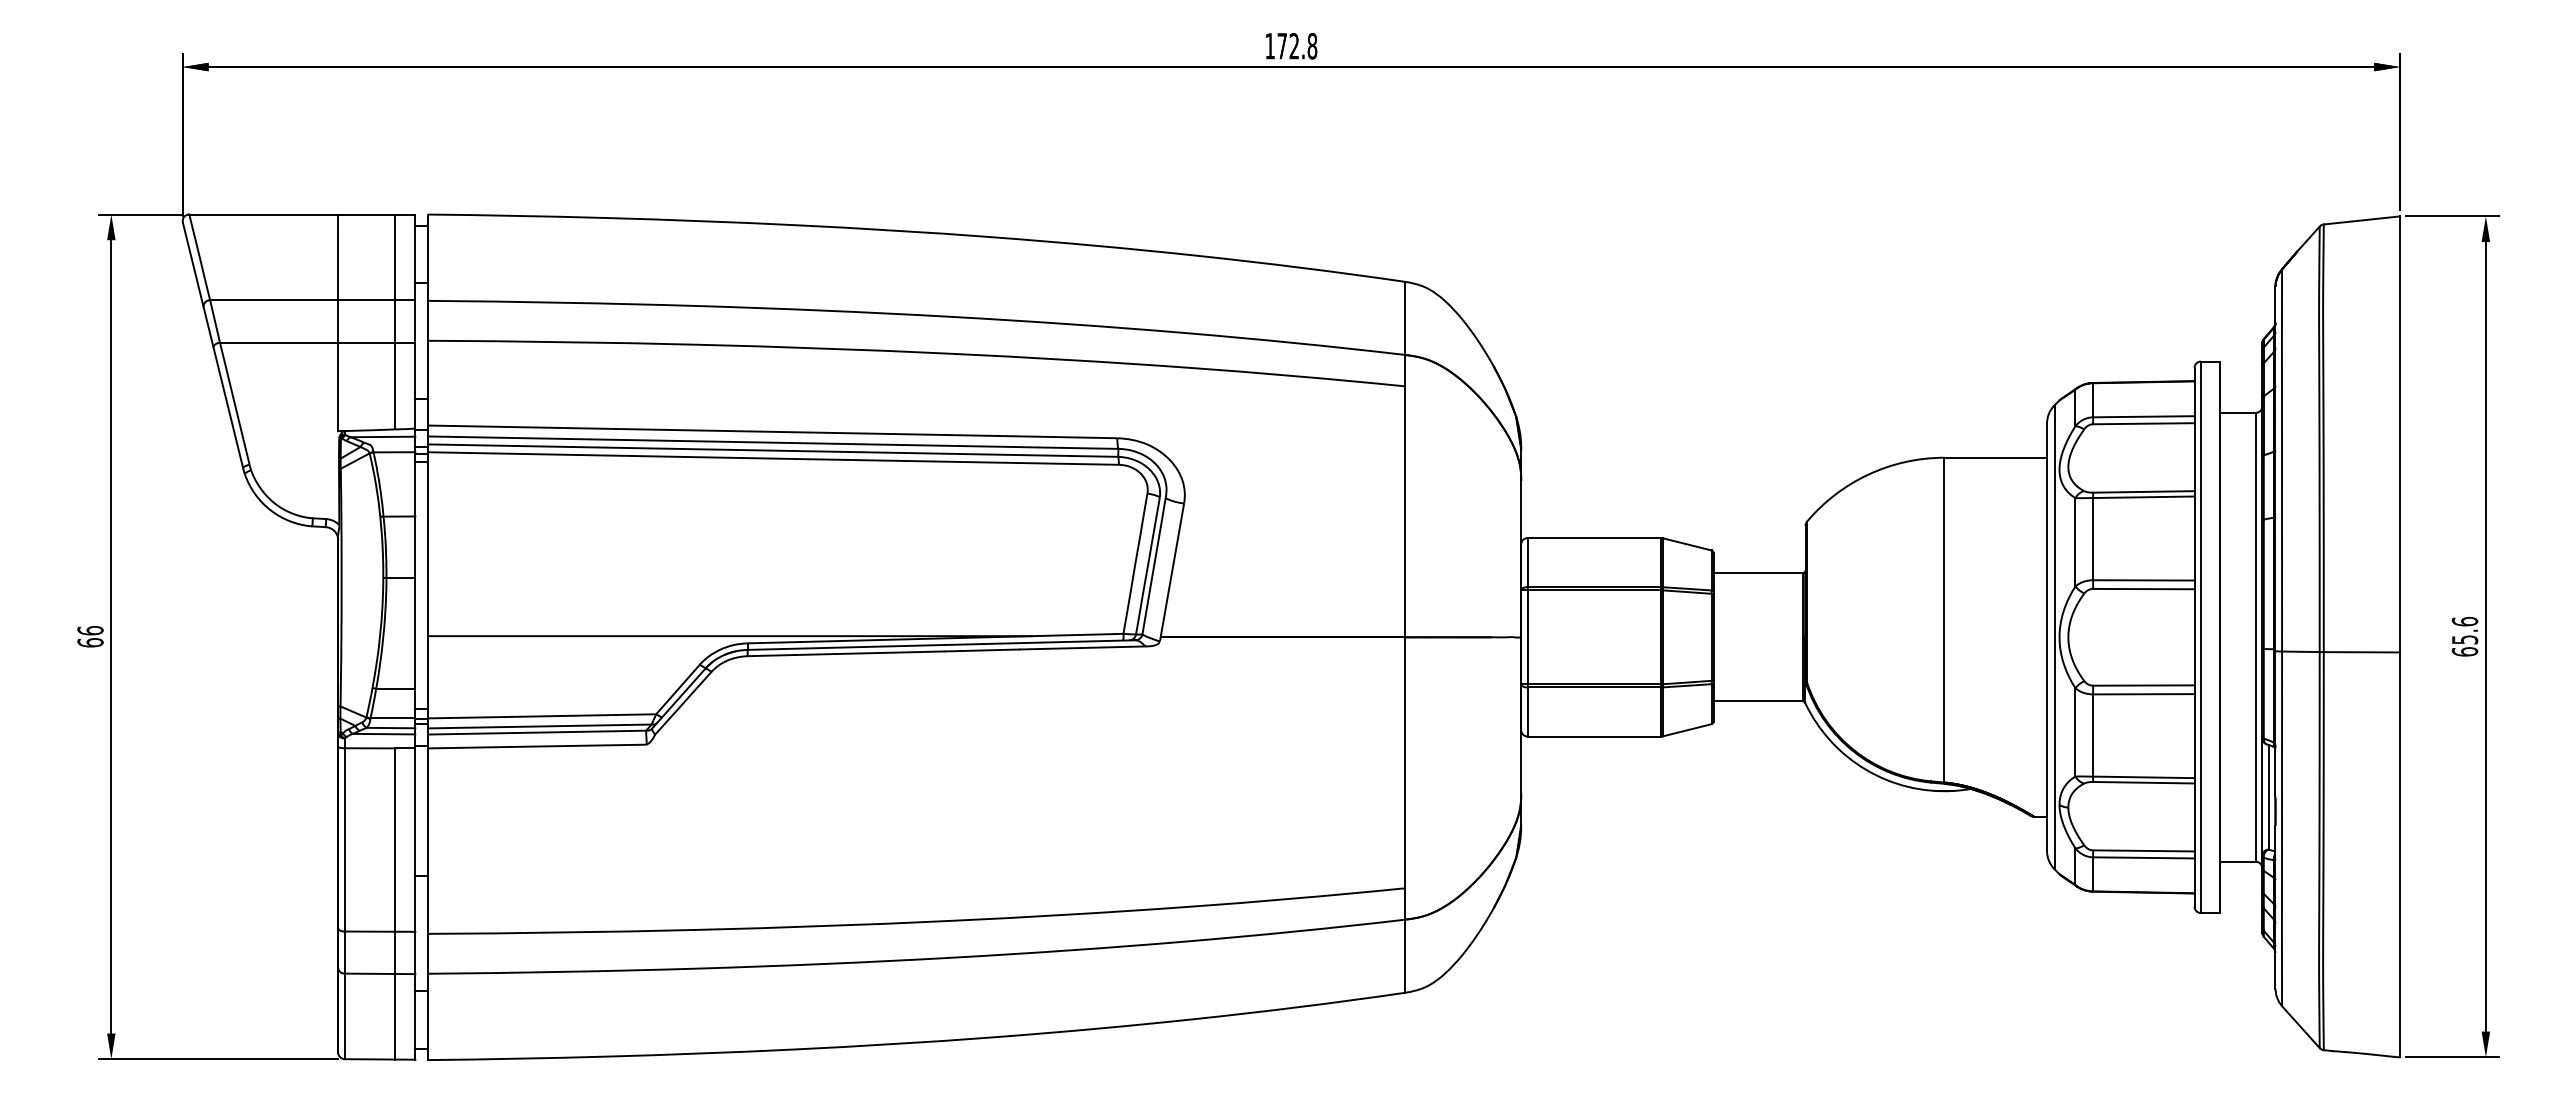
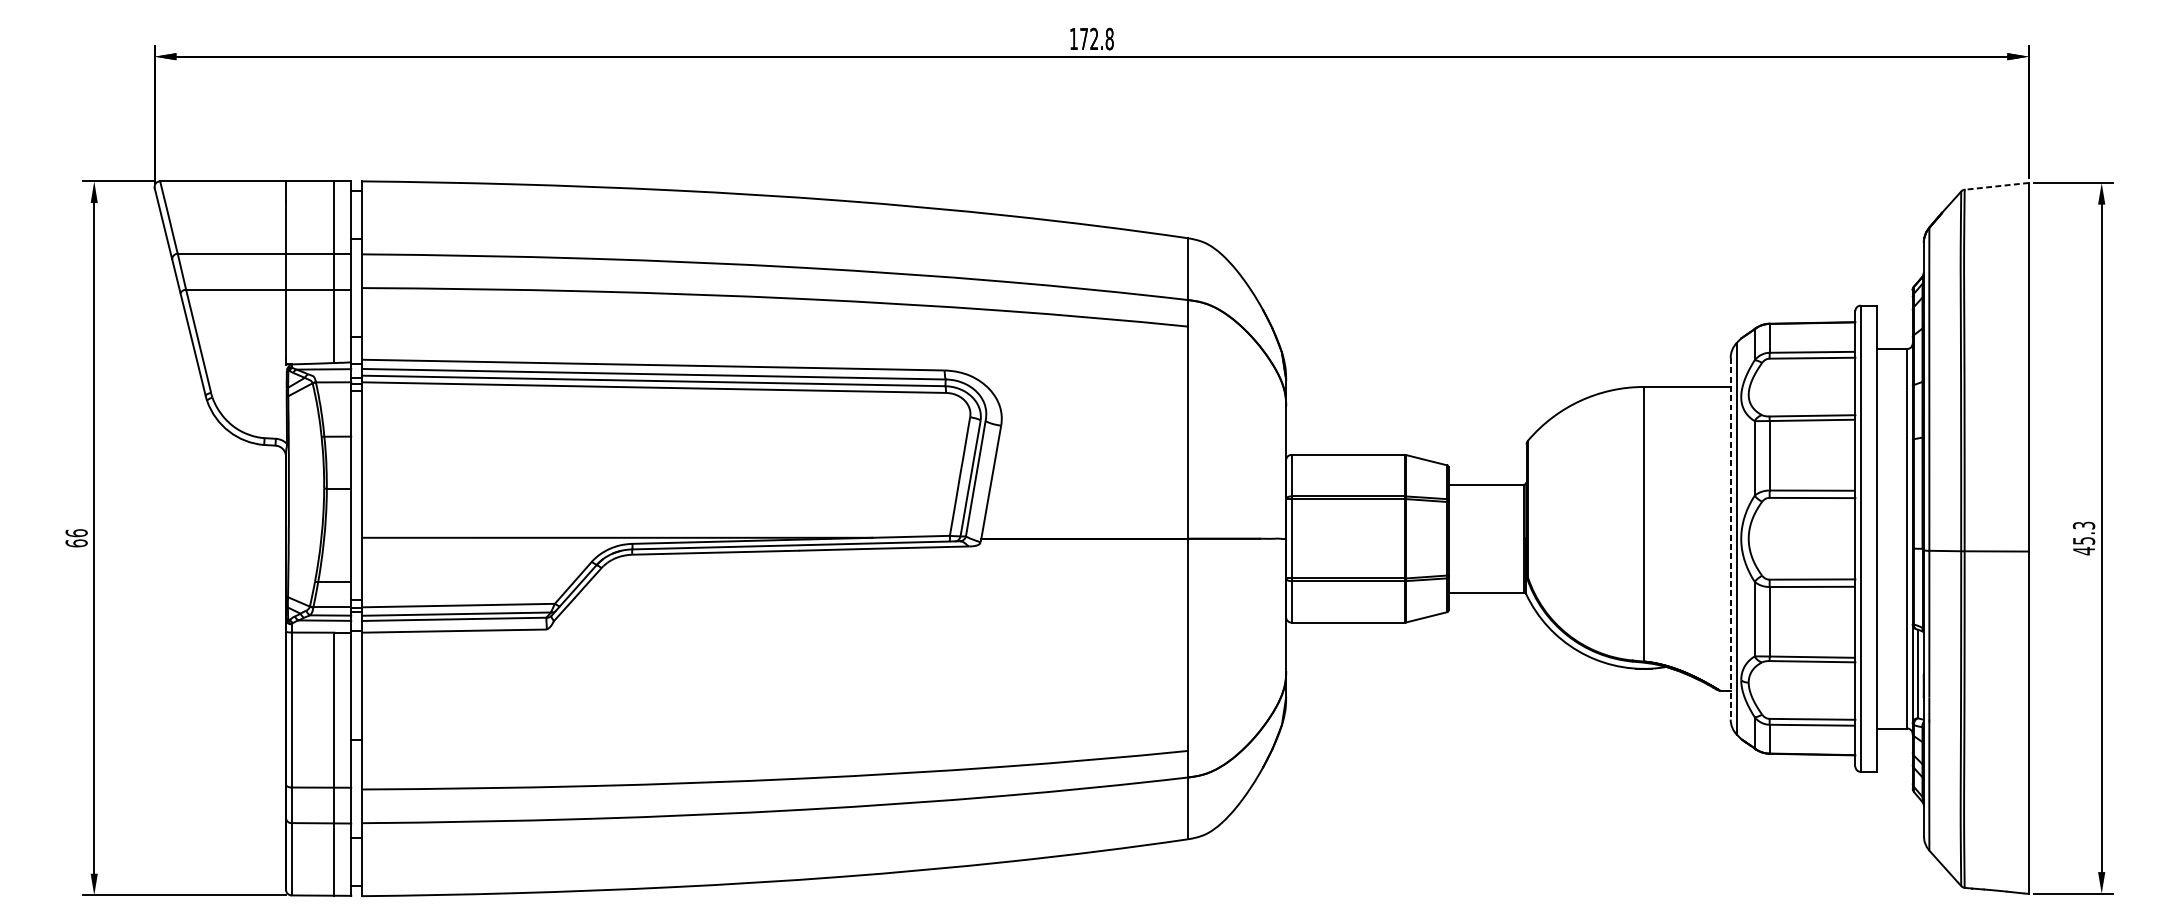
line: (2361, 220) -> (1996, 186), solid -> dashed
text: (2464, 636) -> (2083, 538), 65.6 -> 45.3
line: (2047, 637) -> (1731, 538), solid -> dashed

